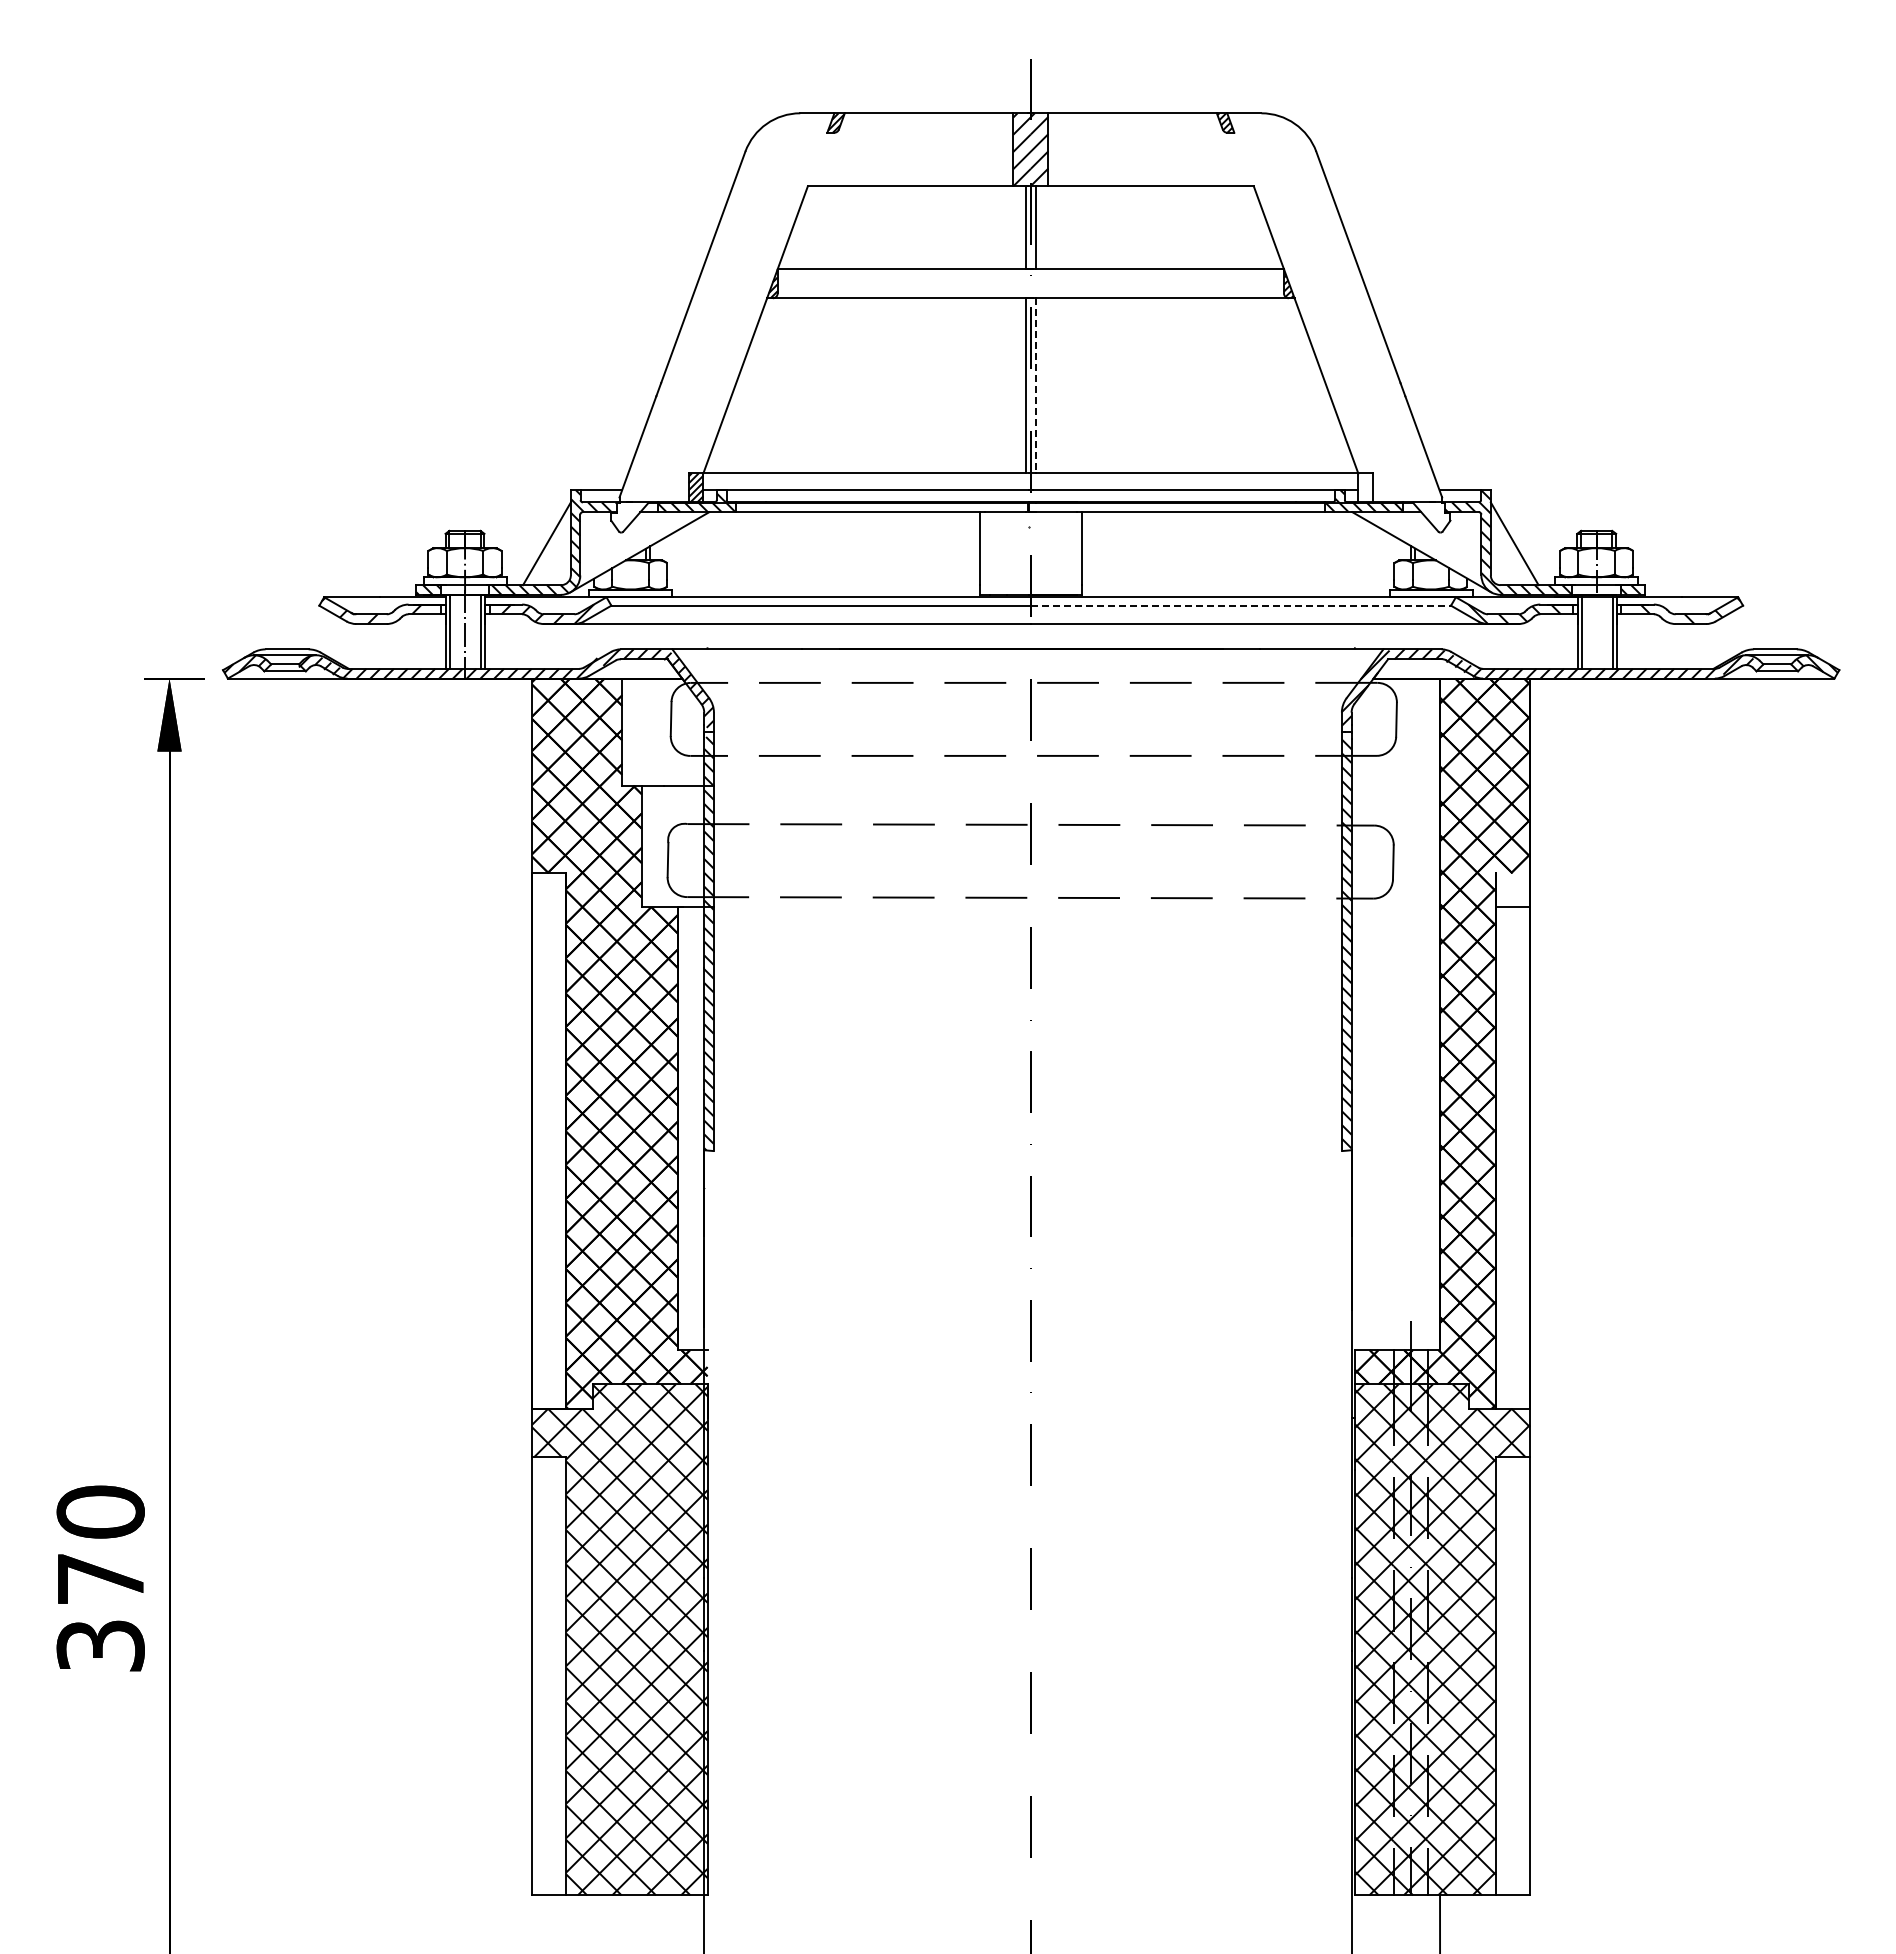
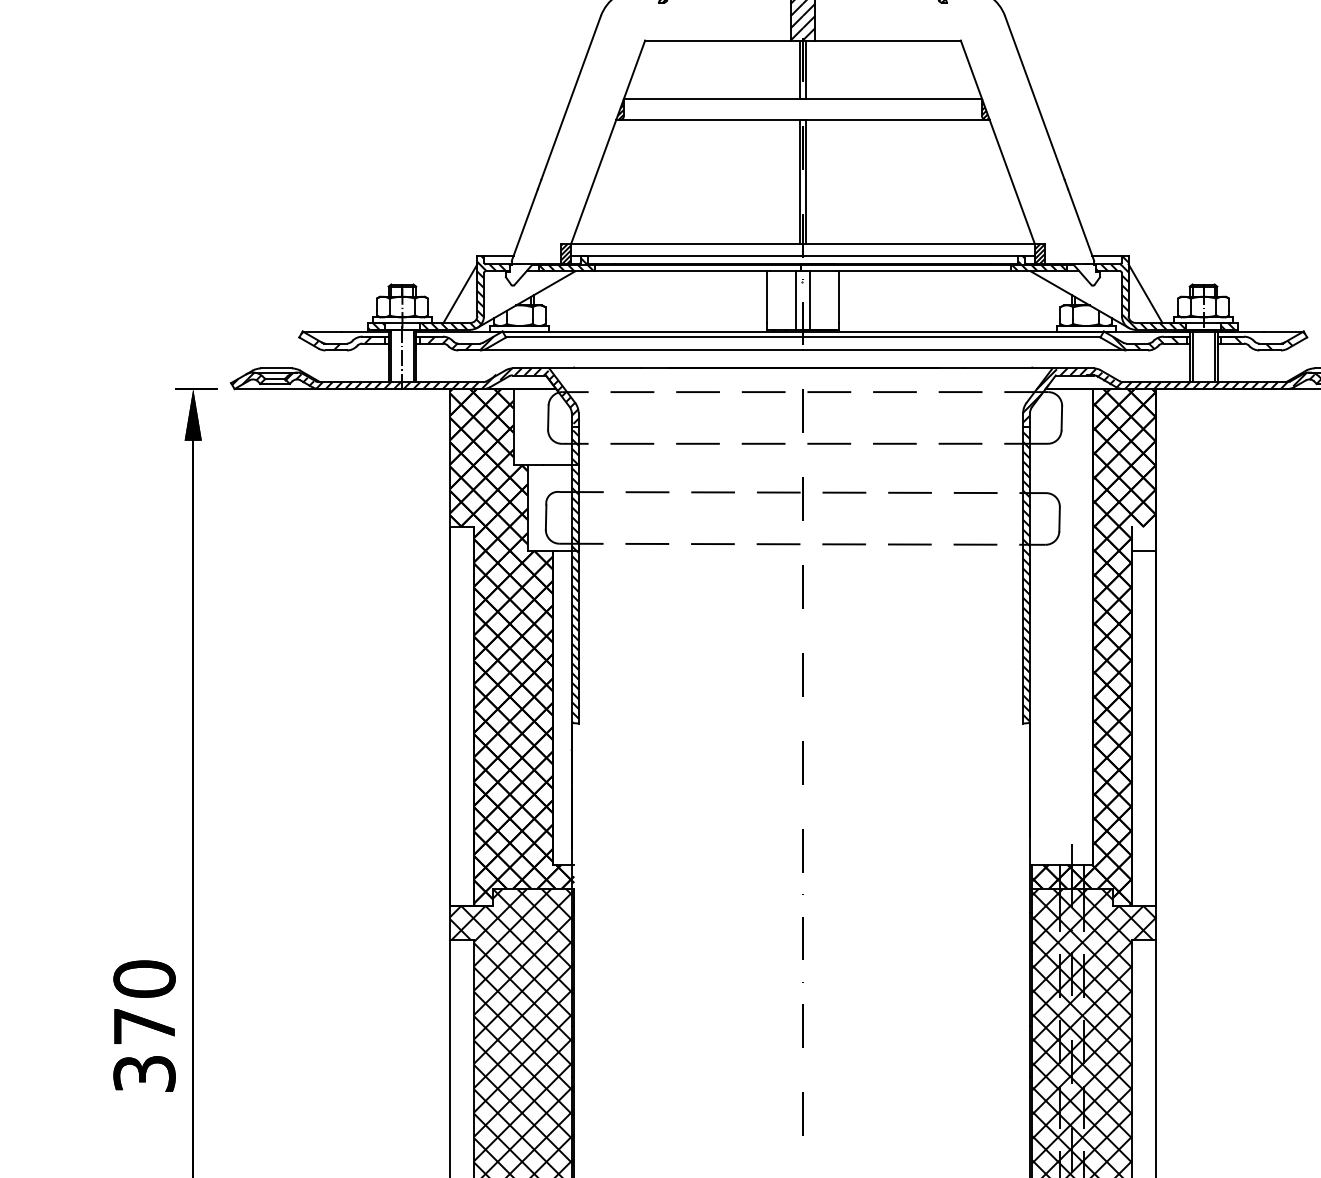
line: (1035, 385) -> (806, 181), dashed -> solid
hatch: (1365, 487) -> (1039, 253), added
line: (1021, 553) -> (796, 300), added
line: (1040, 553) -> (809, 300), added
line: (1241, 605) -> (952, 337), dashed -> solid

